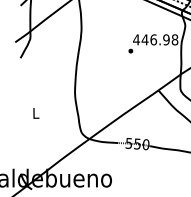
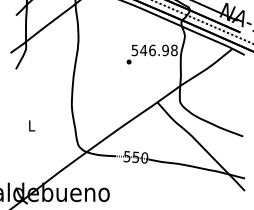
text: (136, 39) -> (134, 50), 446.98 -> 546.98

